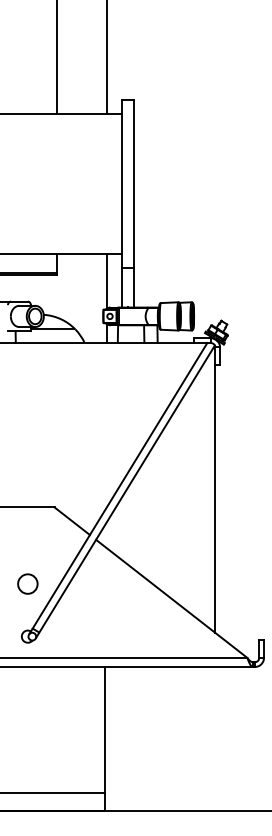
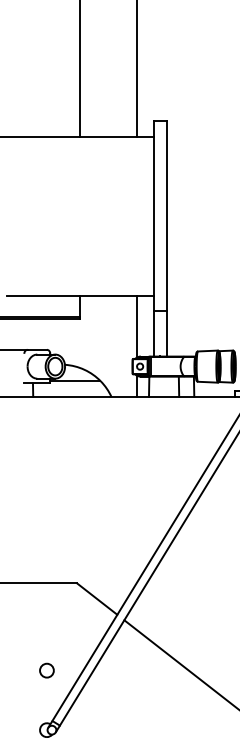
circle: (27, 584) -> (46, 670), size x0.62

